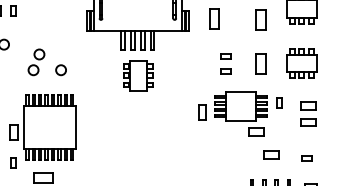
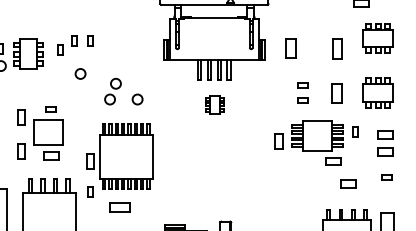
part: (137, 75) -> (214, 104), size x0.6
part: (306, 159) -> (386, 177), moved

